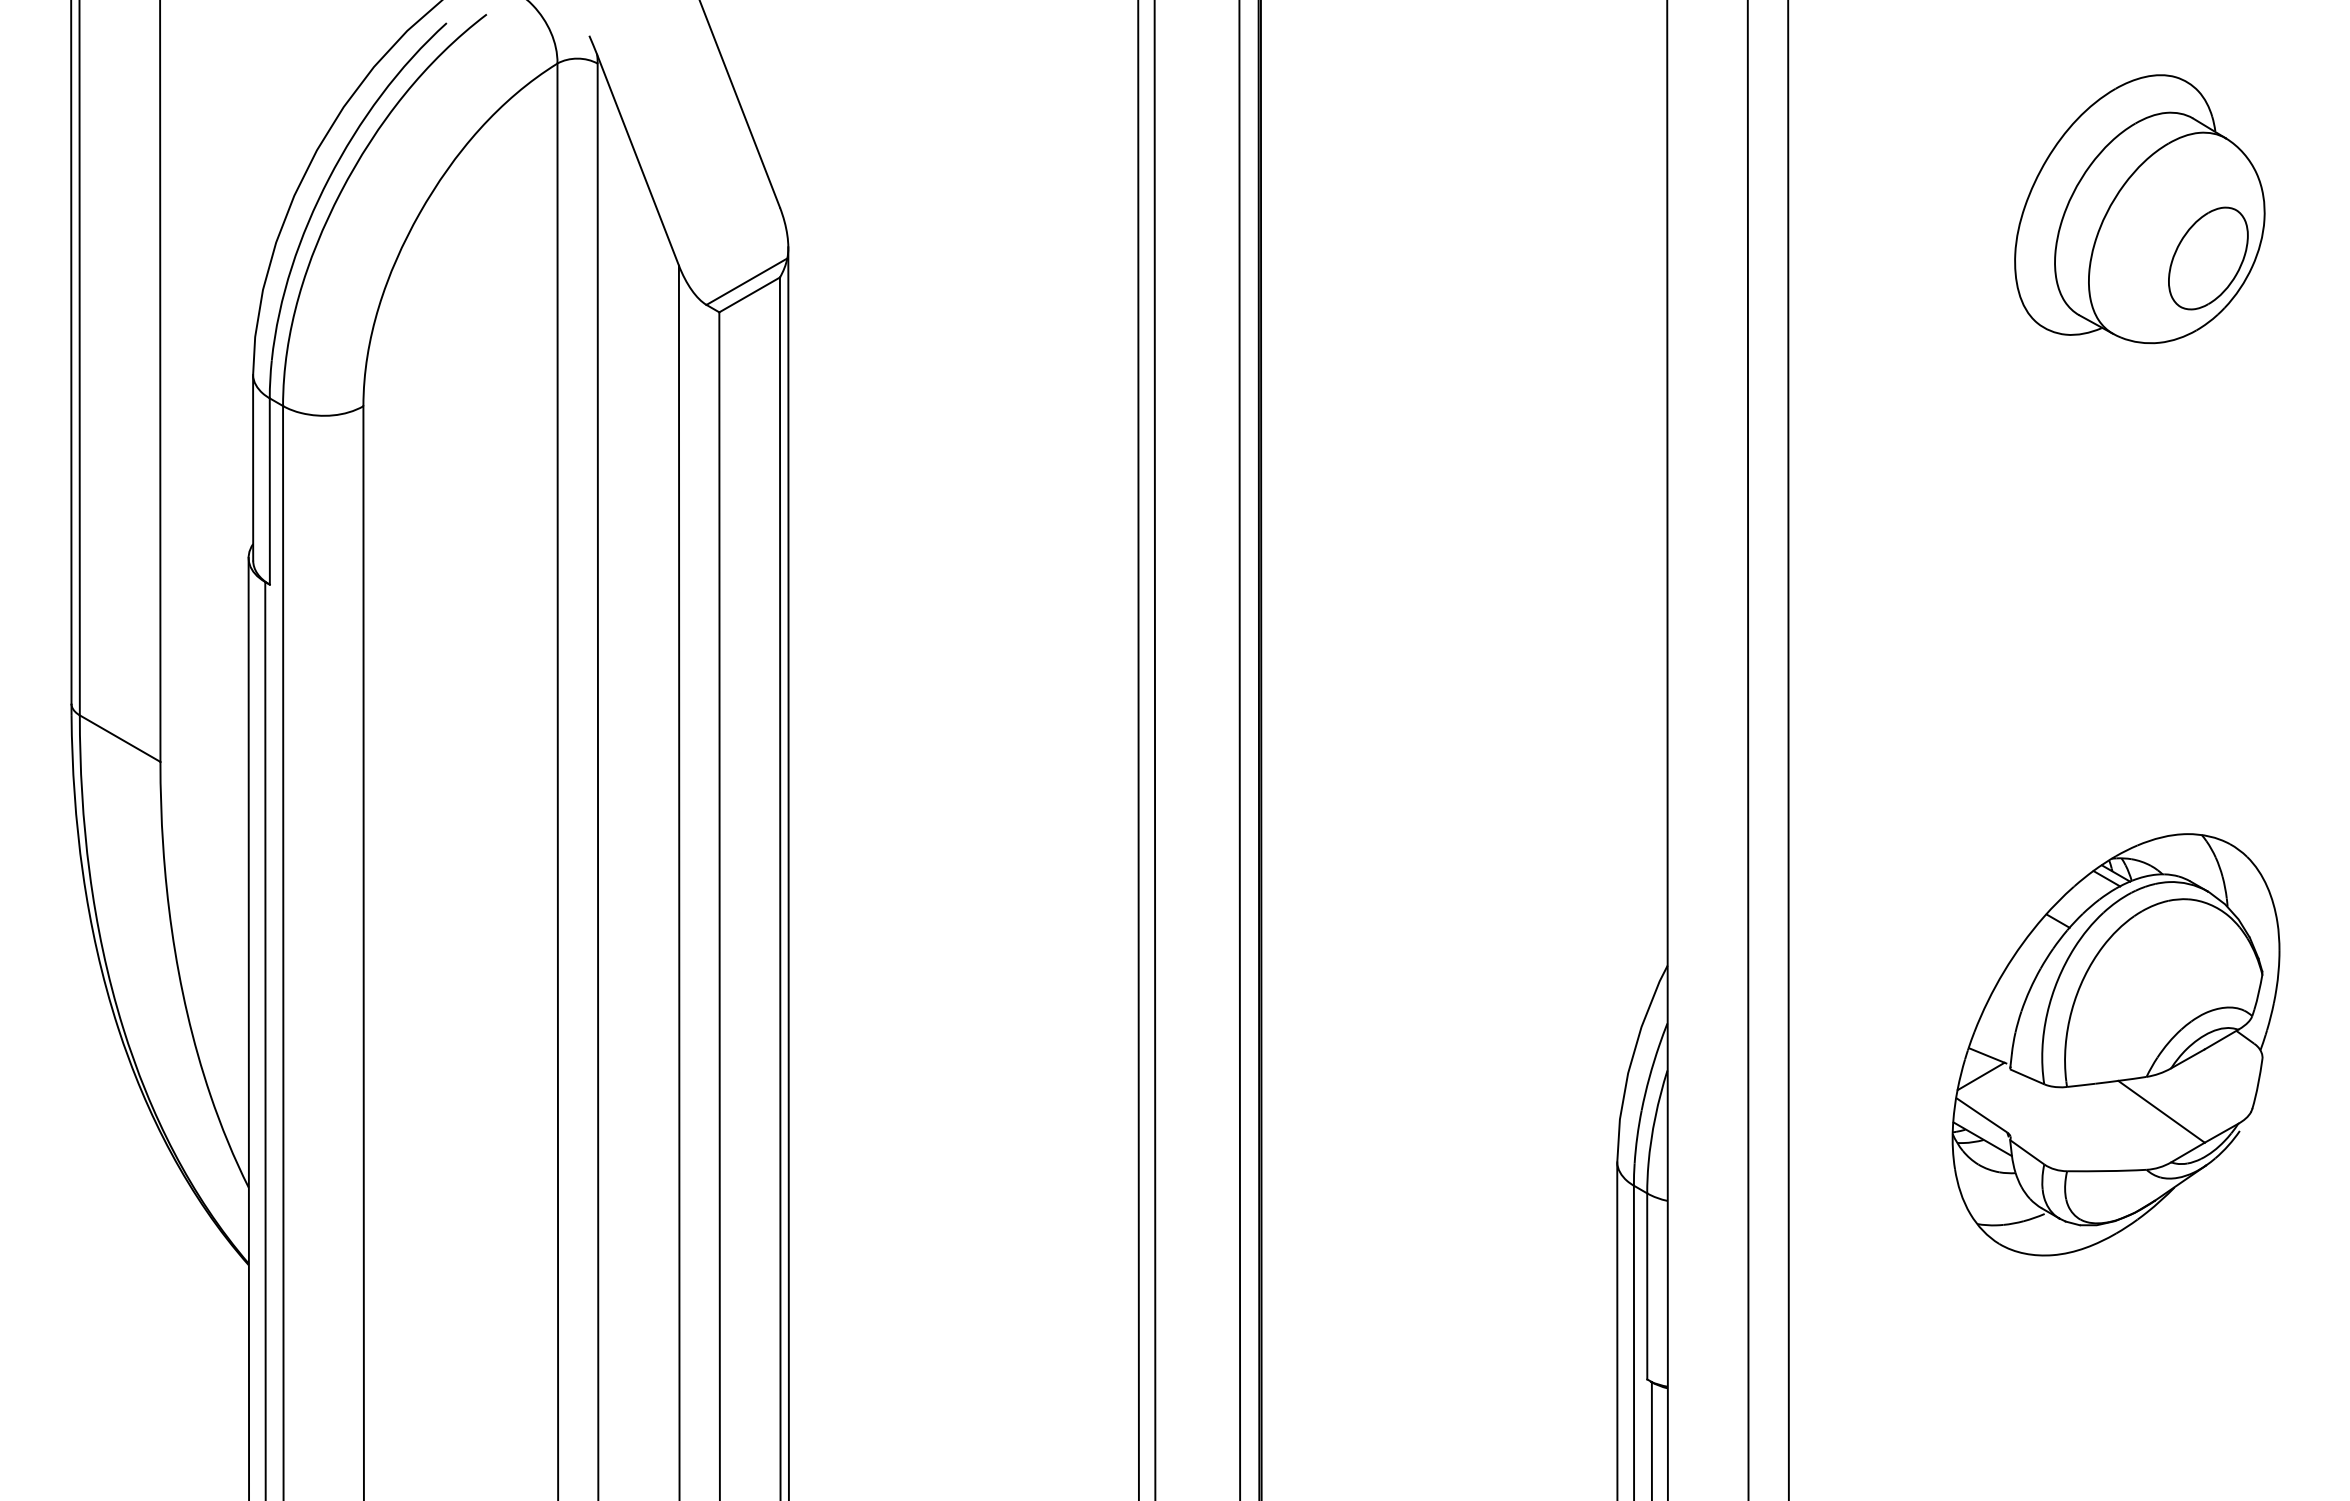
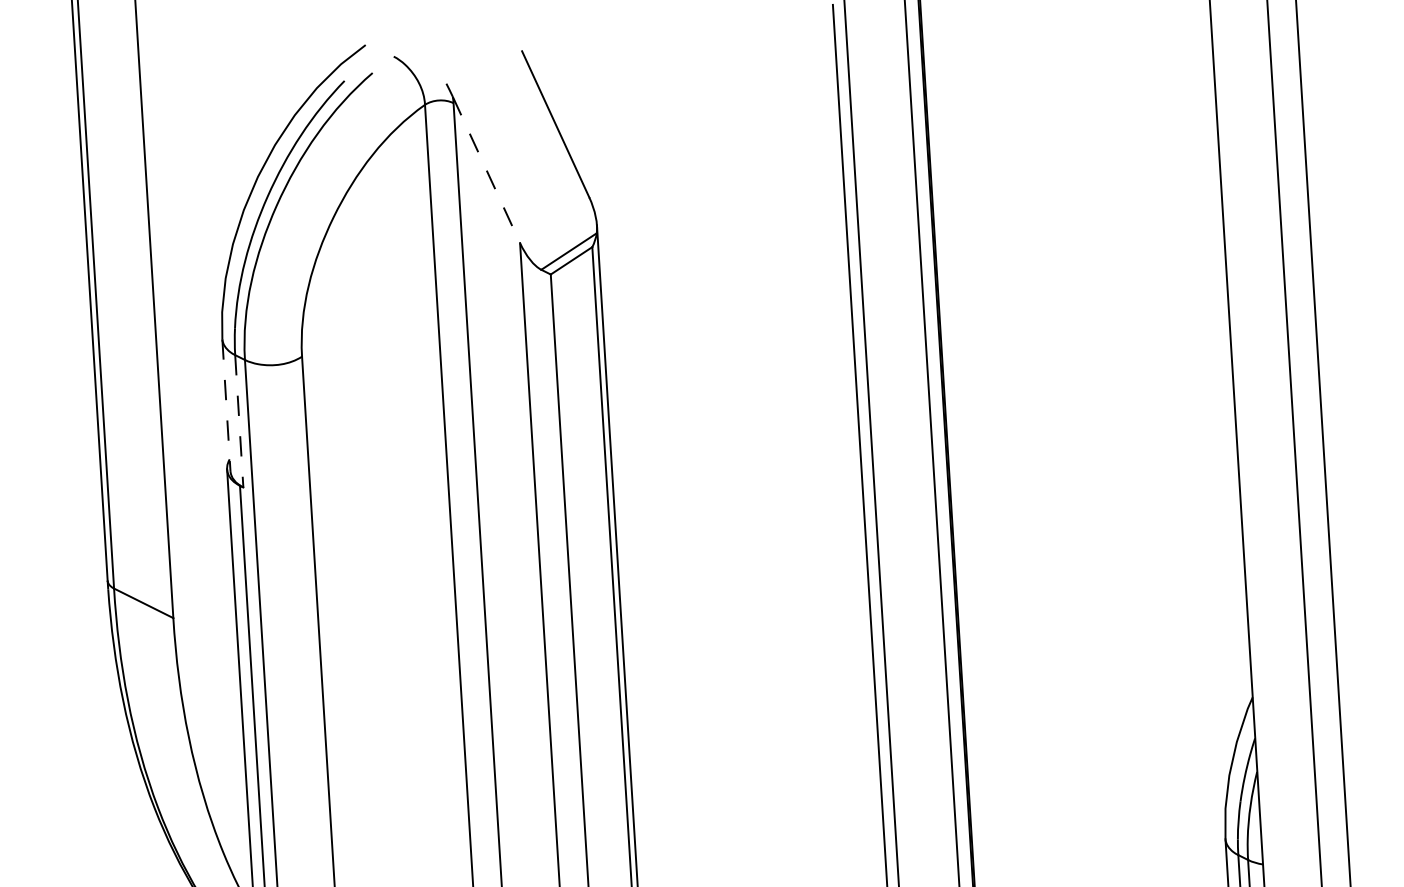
line: (638, 160) -> (486, 170), solid -> dashed
line: (253, 467) -> (226, 404), solid -> dashed
line: (269, 492) -> (239, 422), solid -> dashed

